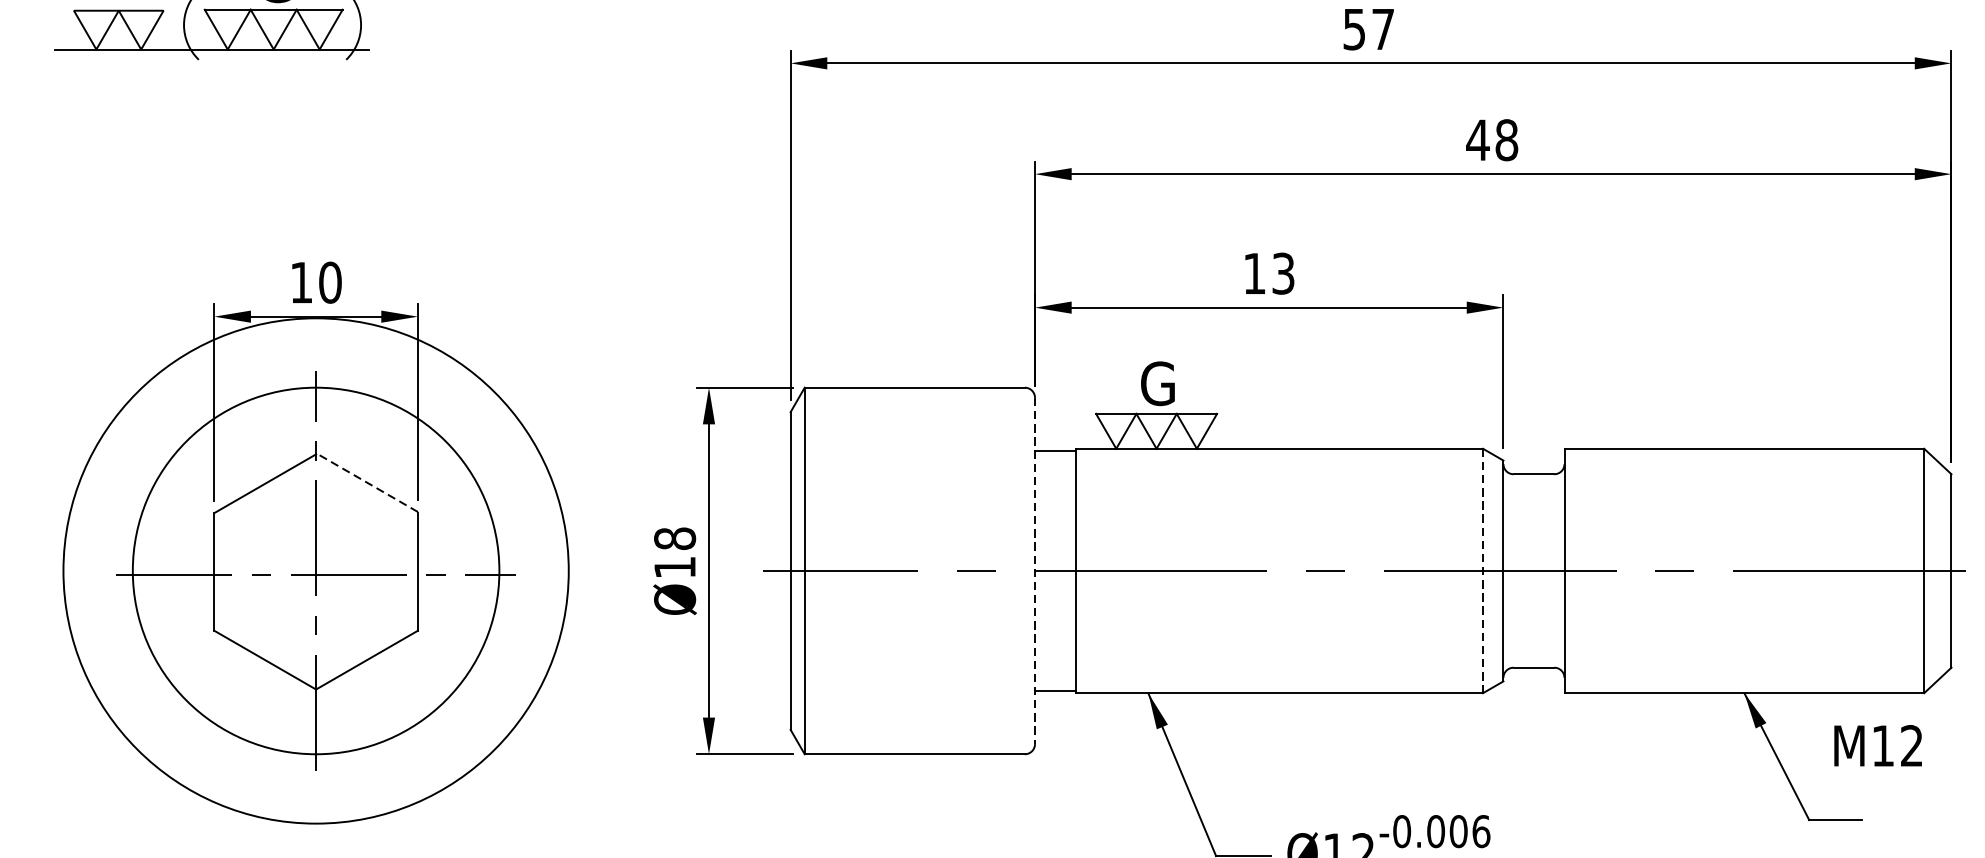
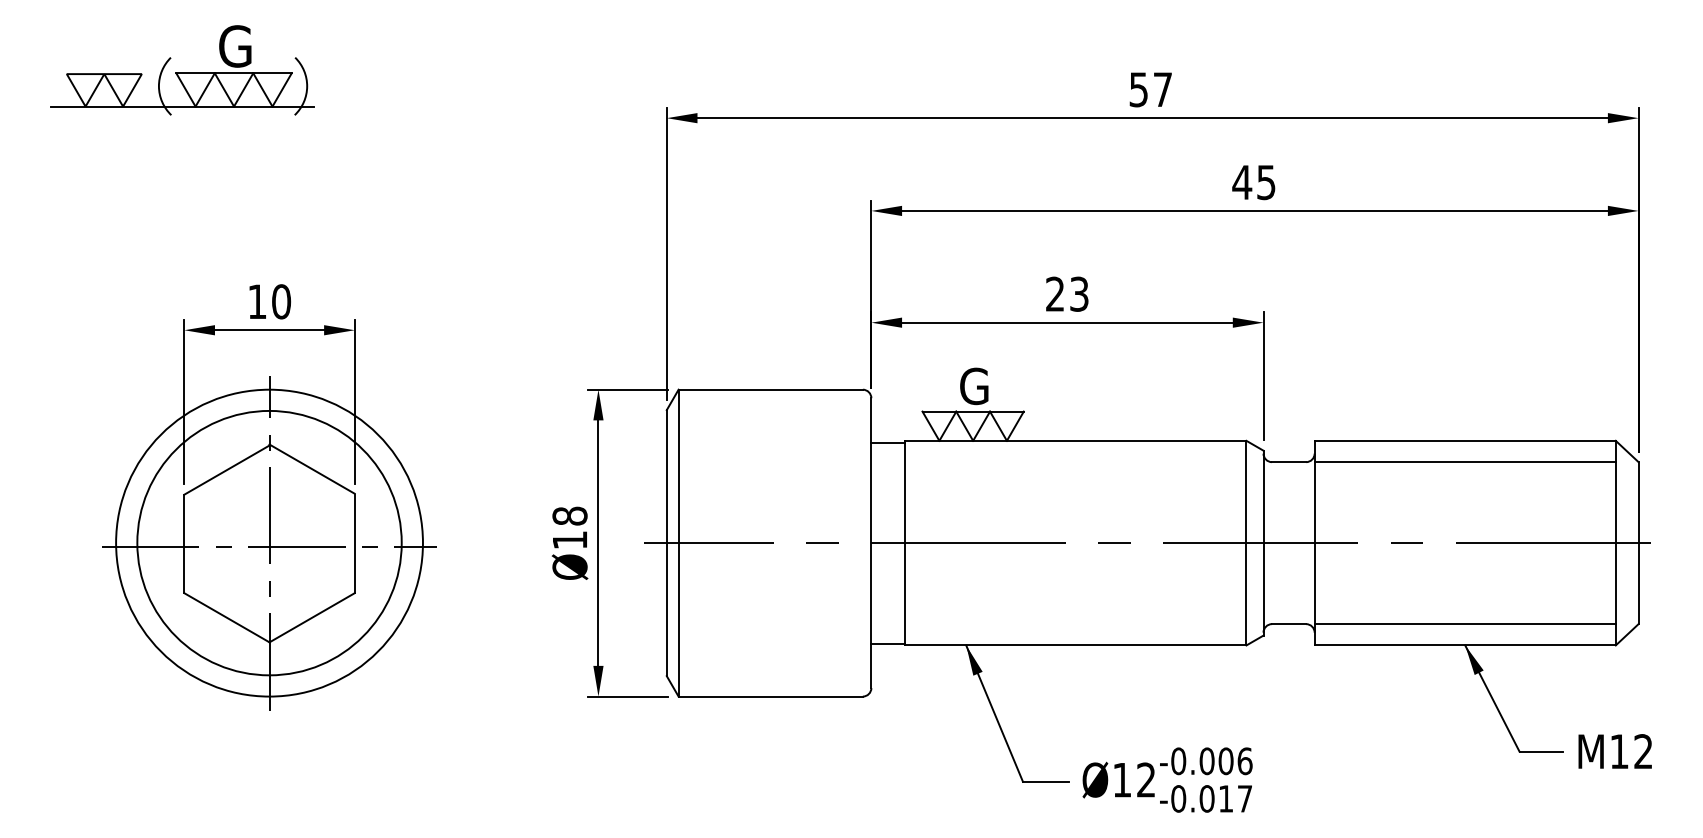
text: (1506, 140) -> (1266, 182), 48 -> 45
text: (1253, 272) -> (1054, 293), 13 -> 23
line: (1743, 474) -> (1464, 462), added
line: (366, 481) -> (311, 468), dashed -> solid
circle: (316, 570) -> (269, 542), size x0.62
line: (1035, 571) -> (871, 543), dashed -> solid
line: (1483, 571) -> (1246, 543), dashed -> solid
line: (1743, 668) -> (1464, 624), added
text: (1877, 745) -> (1614, 751), moved

